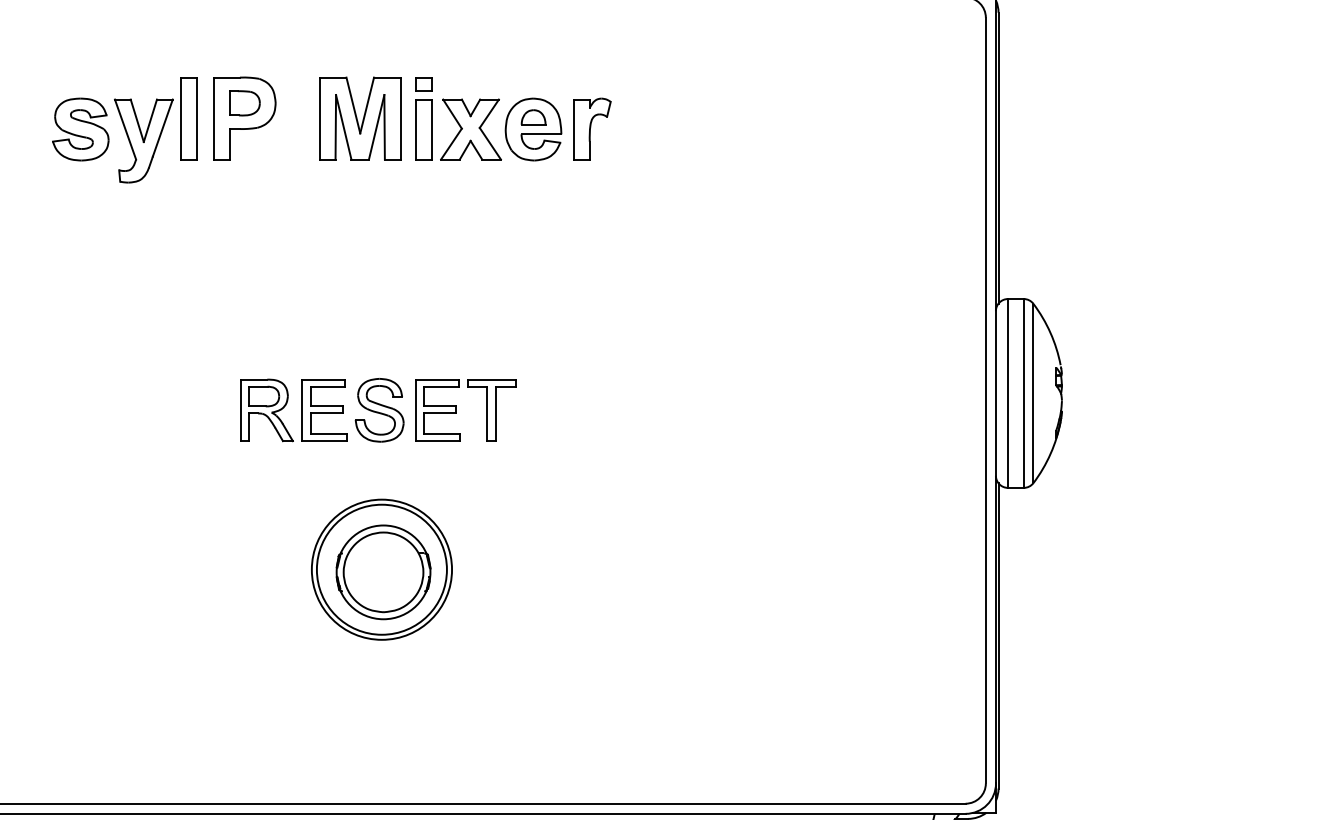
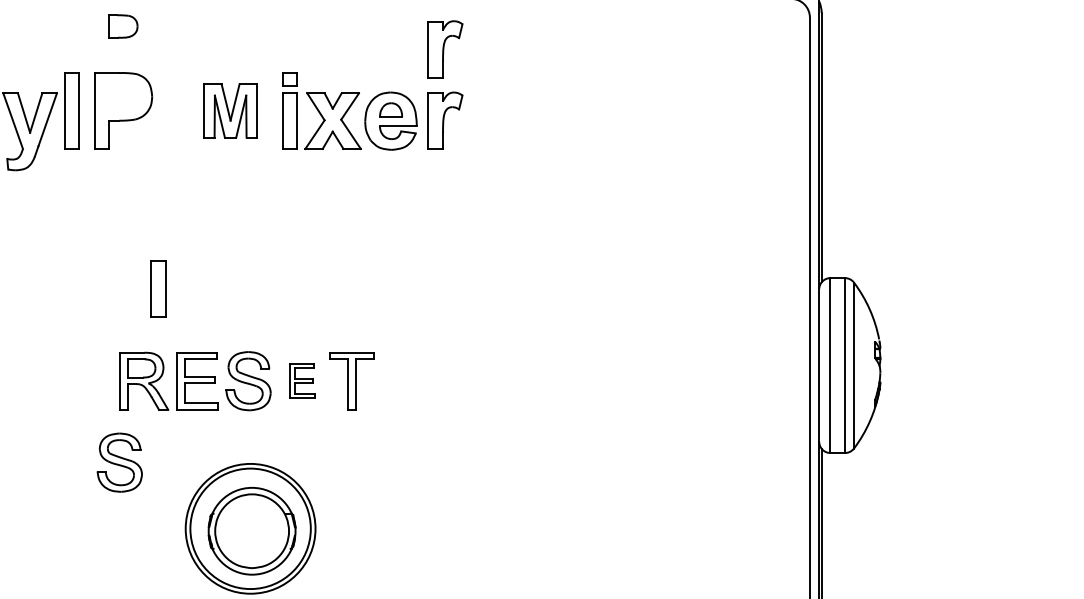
part: (592, 51) -> (445, 48), added
part: (244, 103) -> (123, 26), moved
part: (360, 118) -> (230, 110), size x0.7
part: (281, 310) -> (157, 288), added
part: (437, 410) -> (302, 381), size x0.6
part: (240, 498) -> (119, 462), added

